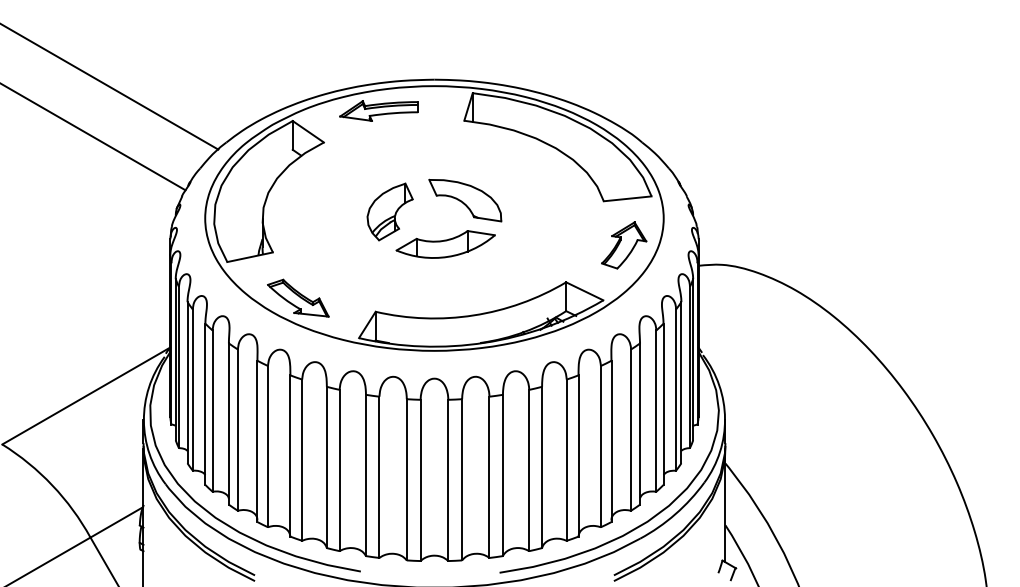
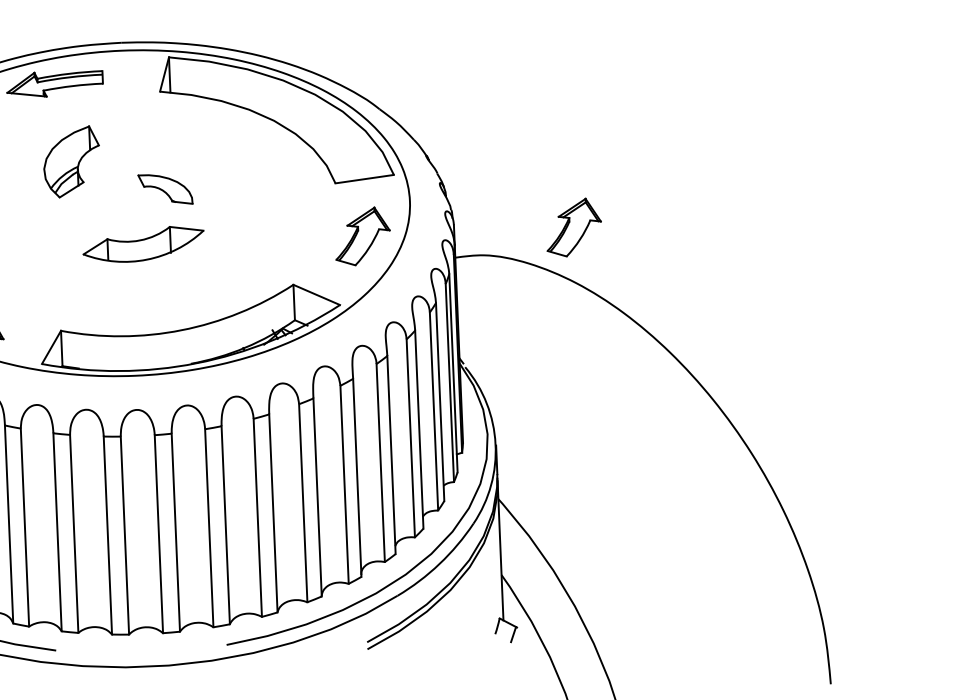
part: (465, 200) -> (165, 189), size x0.6
part: (389, 211) -> (70, 161), moved
part: (796, 245) -> (574, 227), added

